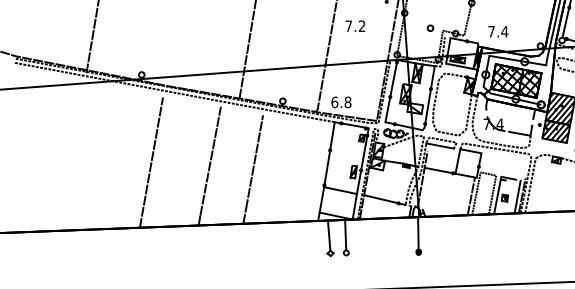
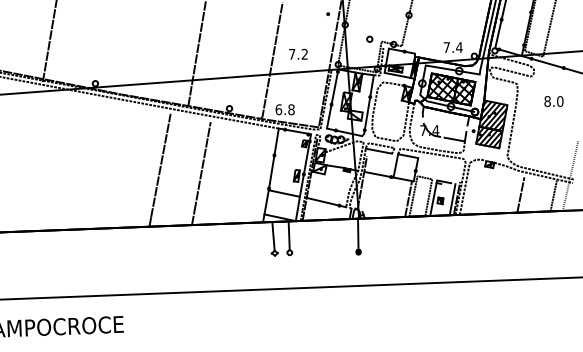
text: (355, 25) -> (298, 53), moved
text: (497, 31) -> (452, 47), moved
line: (151, 162) -> (104, 166), removed

